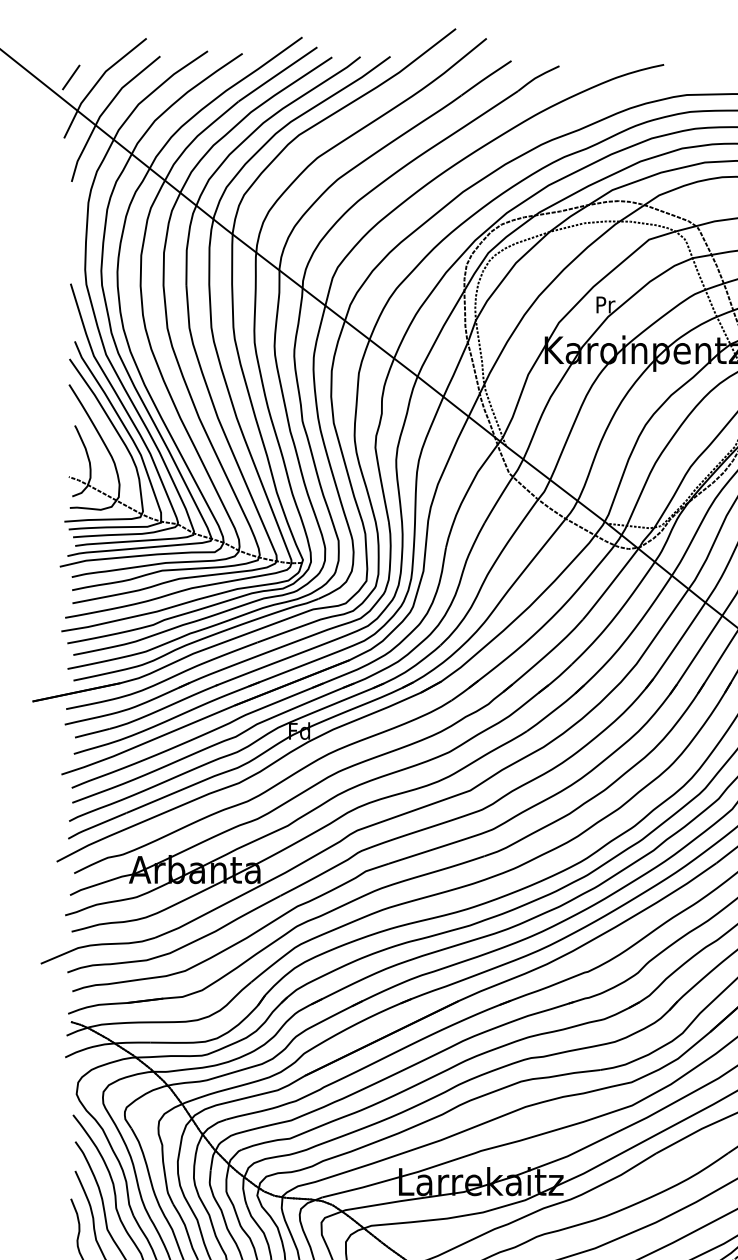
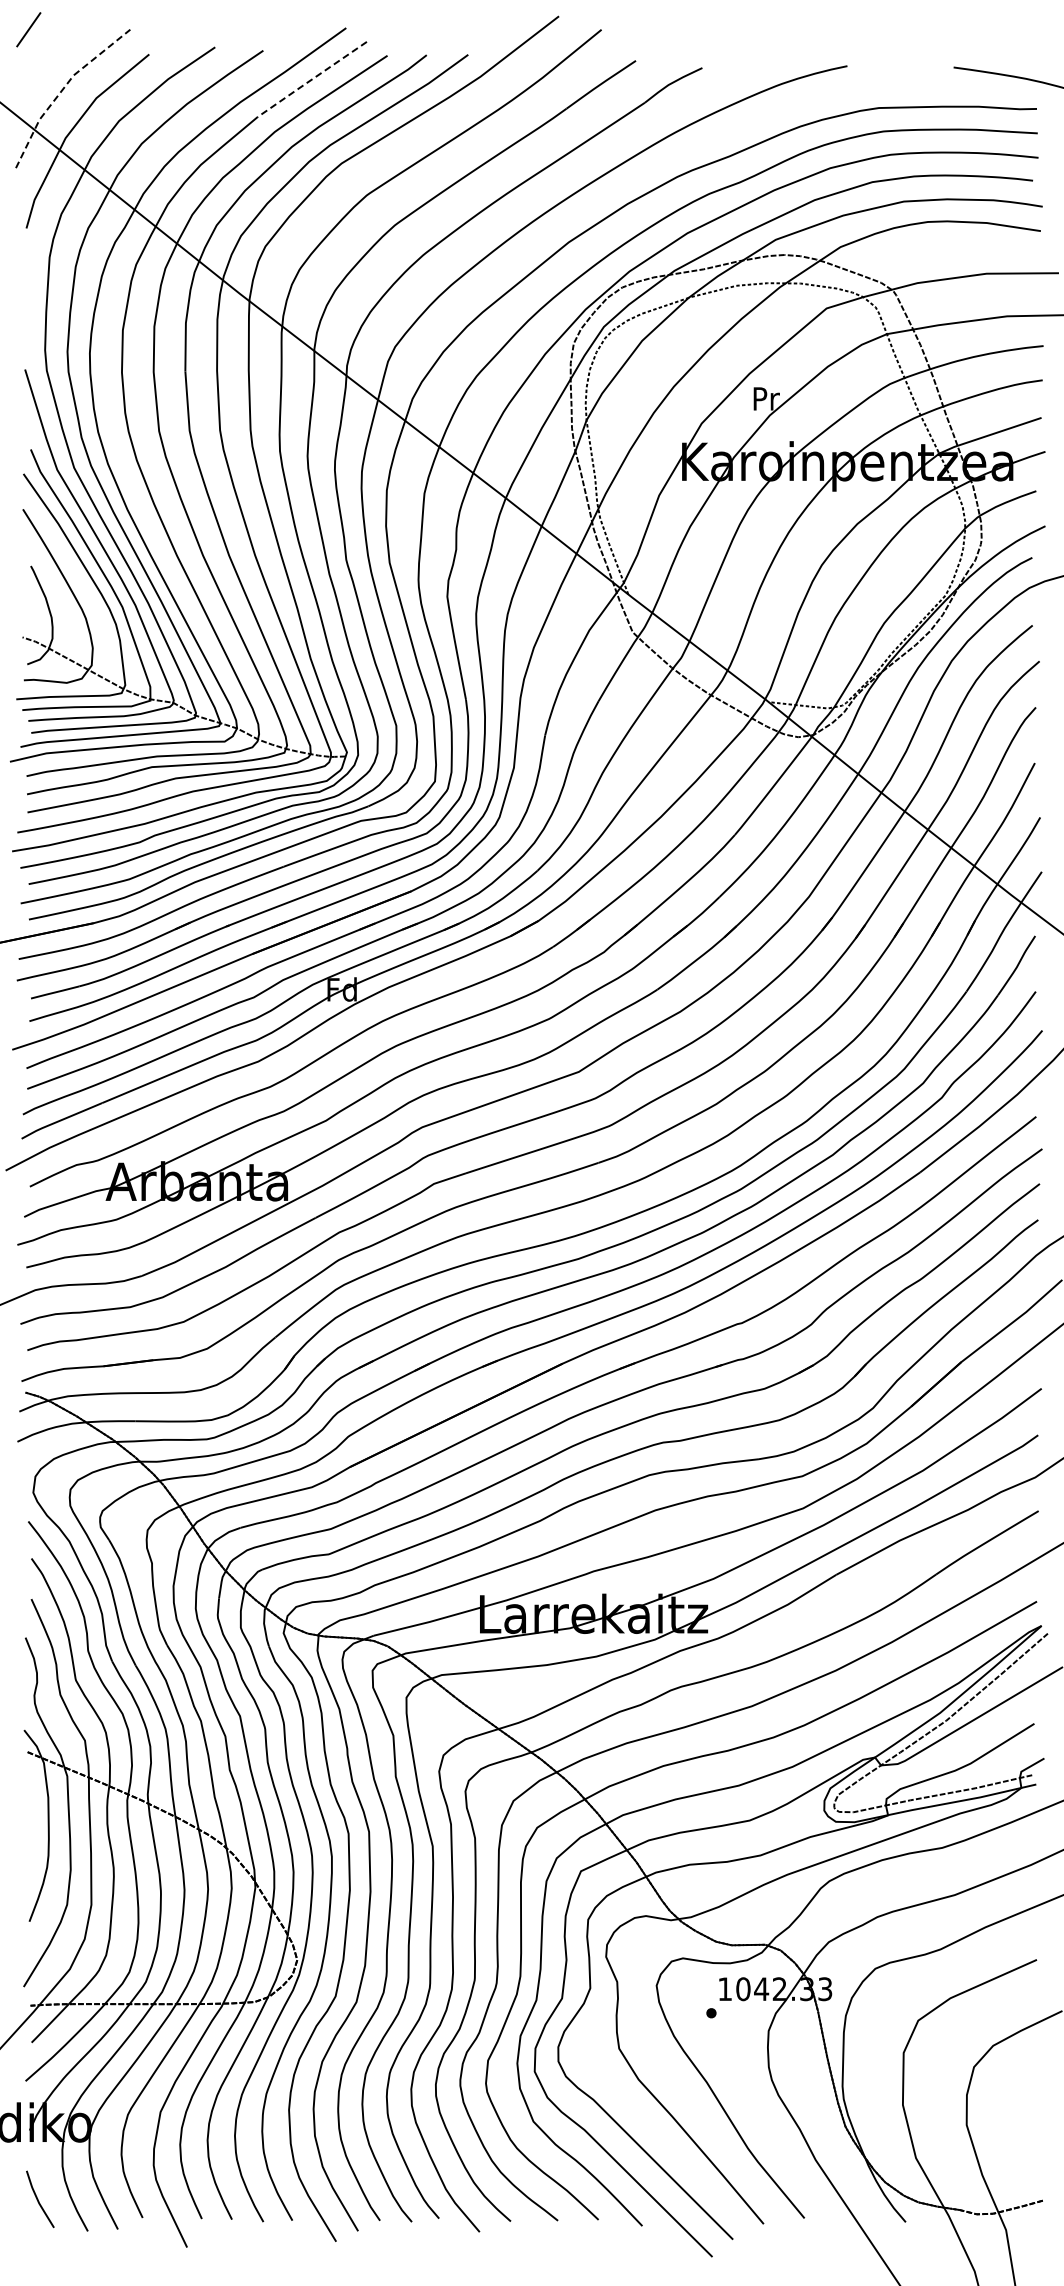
line: (277, 74) -> (311, 79), solid -> dashed
line: (71, 77) -> (28, 29), moved
line: (97, 81) -> (62, 89), solid -> dashed

